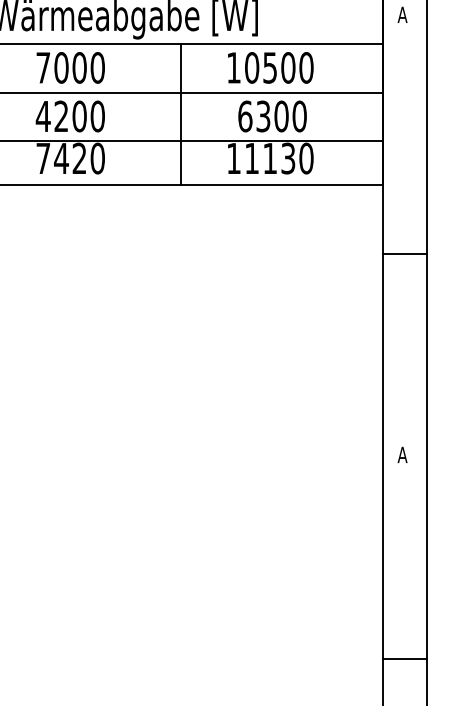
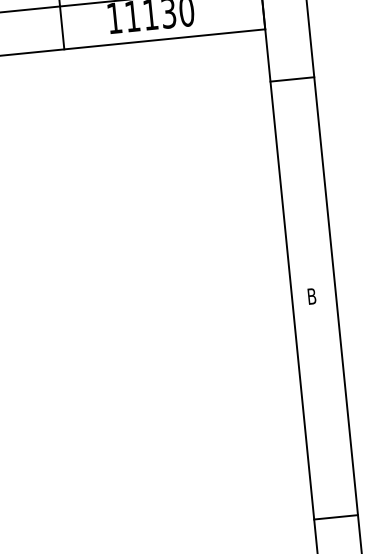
line: (404, 254) -> (292, 79), moved
text: (402, 454) -> (311, 296), A -> B
line: (404, 659) -> (335, 517), moved

